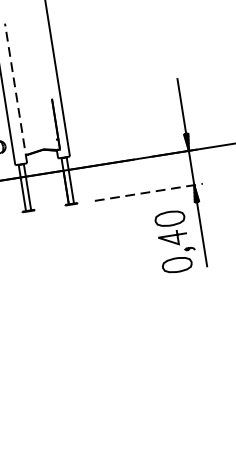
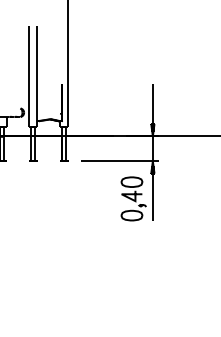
line: (16, 93) -> (37, 76), dashed -> solid
line: (149, 192) -> (120, 161), dashed -> solid

